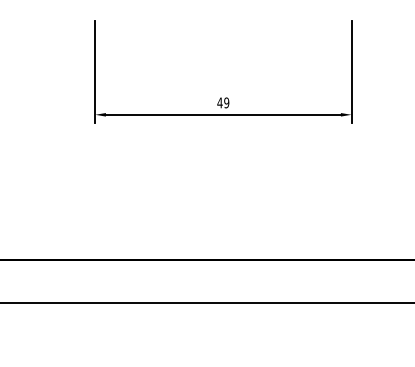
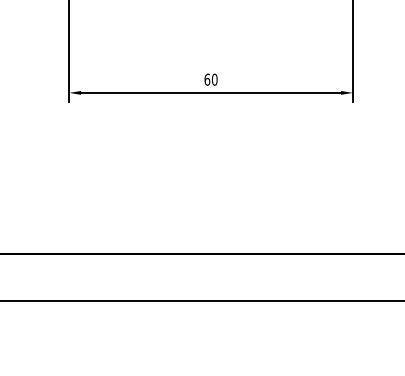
text: (223, 102) -> (211, 79), 49 -> 60

